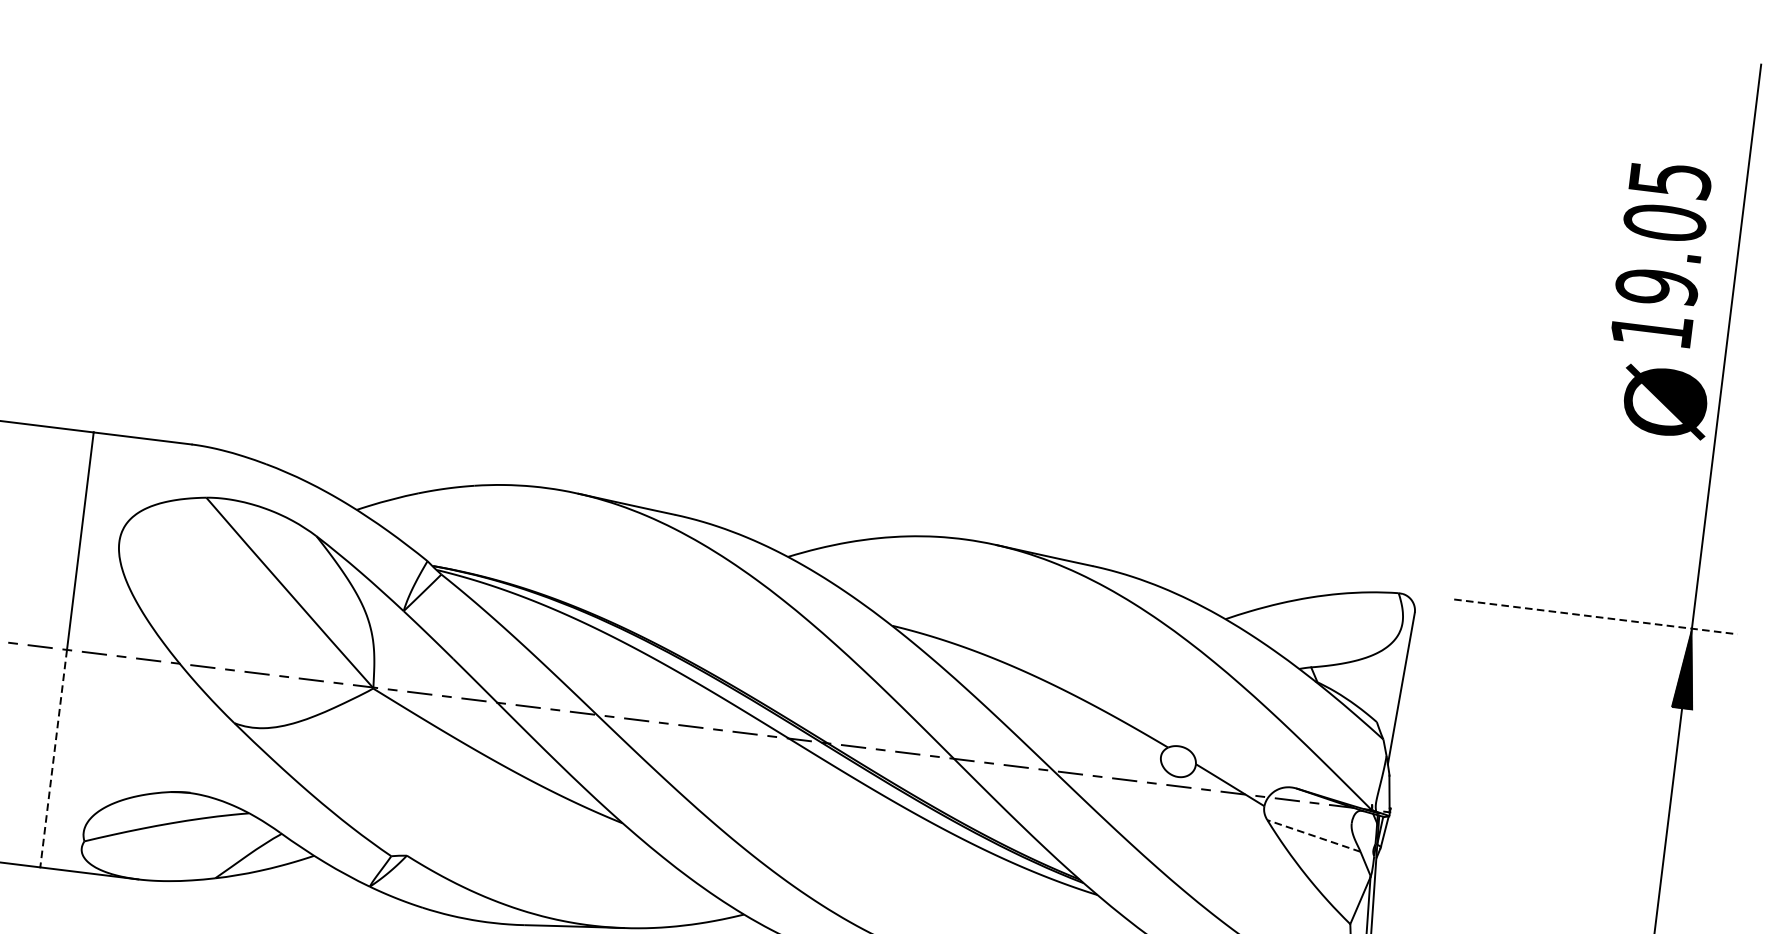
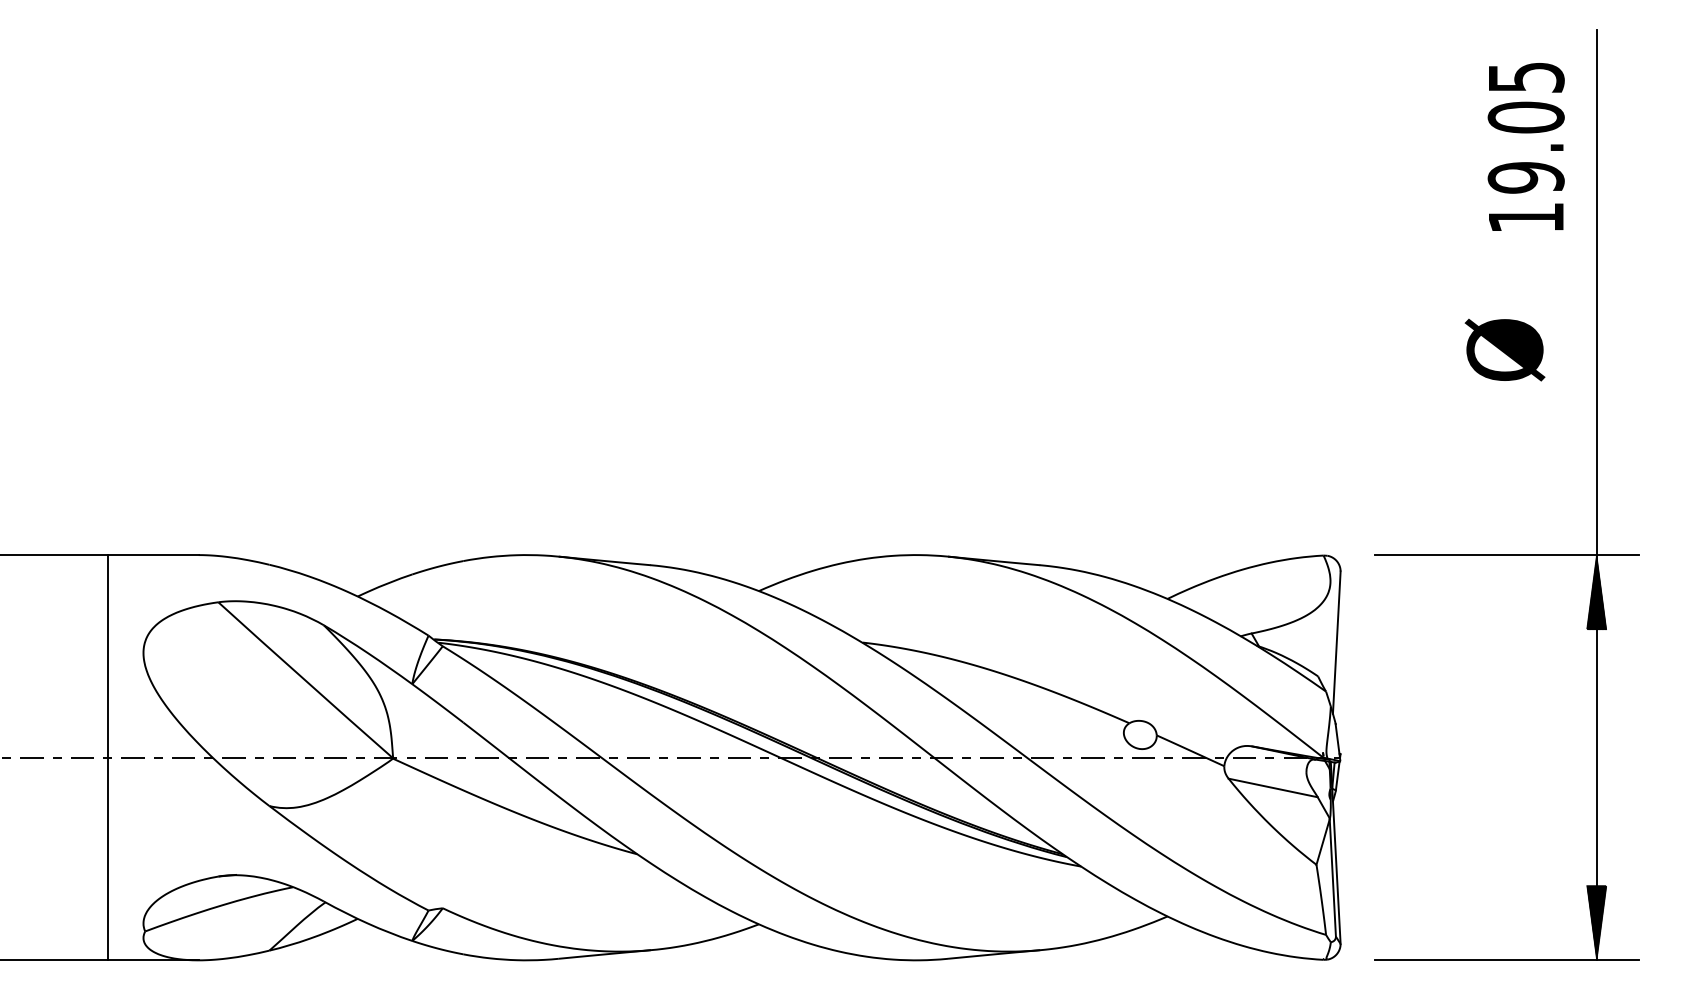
text: (1660, 253) -> (1525, 146), moved
text: (1665, 401) -> (1504, 349), moved
line: (1596, 617) -> (1507, 555), dashed -> solid
line: (53, 759) -> (107, 859), dashed -> solid
line: (1314, 835) -> (1273, 787), dashed -> solid

